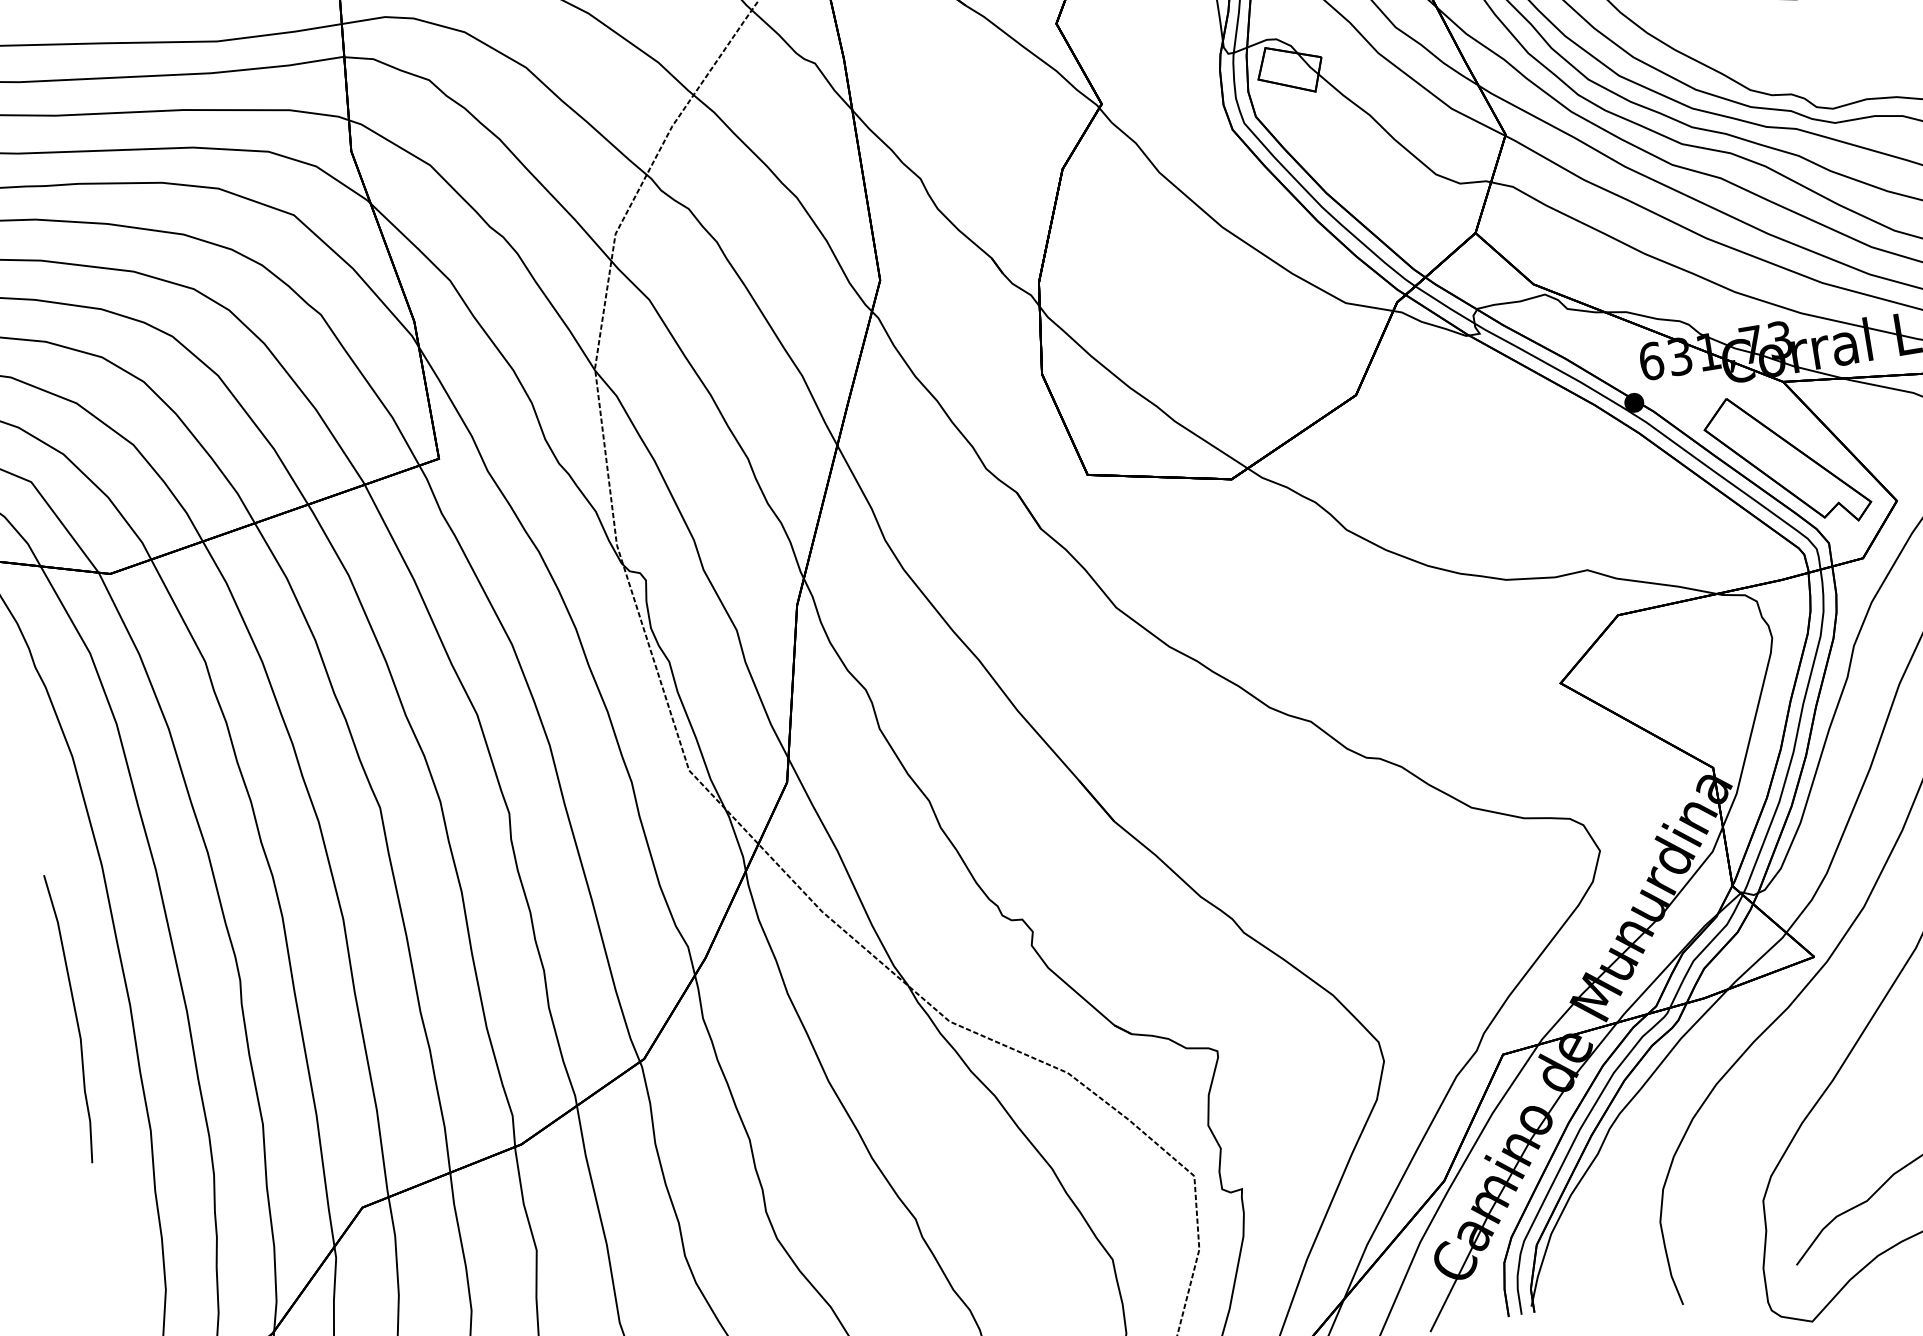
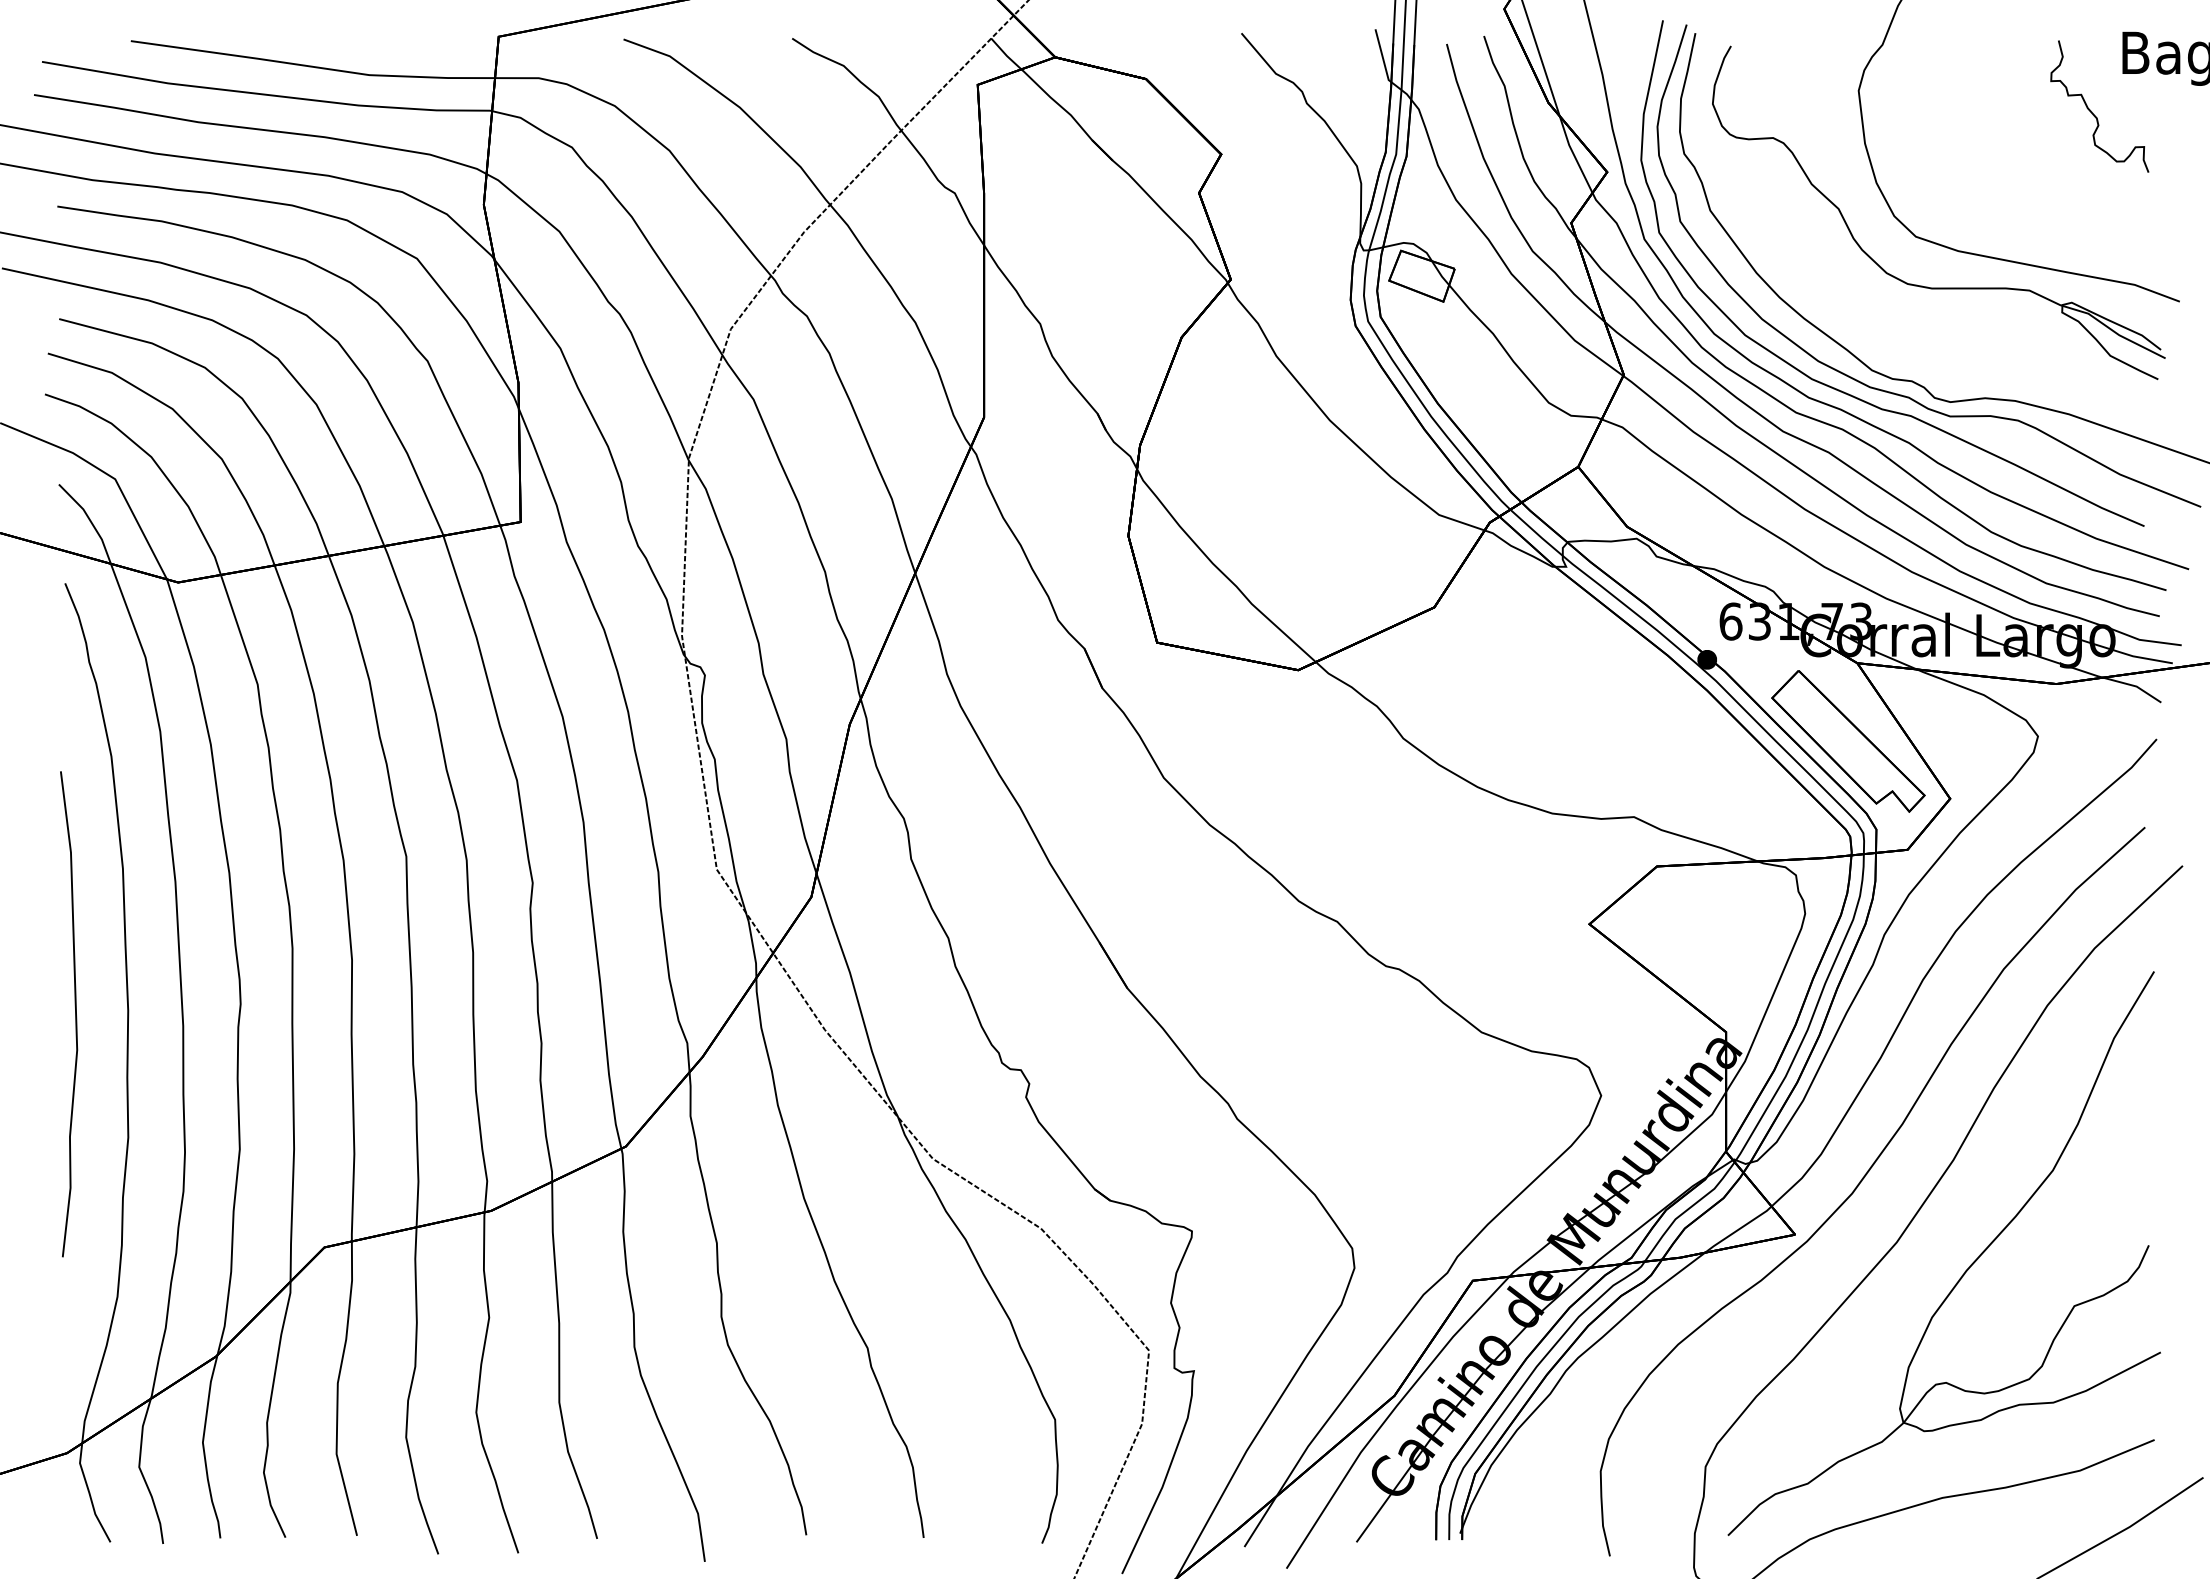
part: (72, 1018) -> (69, 1014), size x1.67

